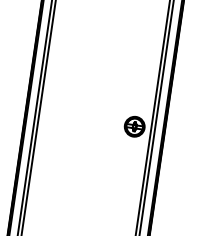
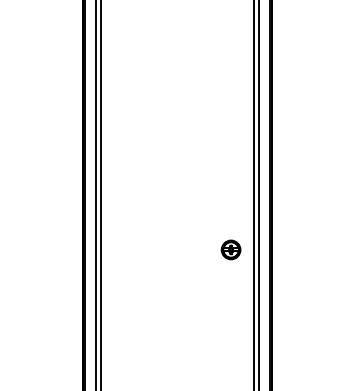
part: (134, 126) -> (230, 249), size x0.7

